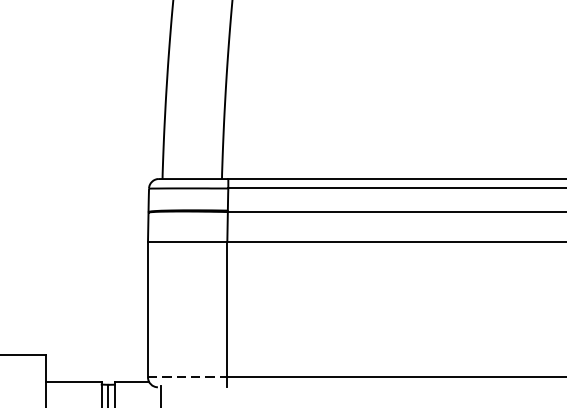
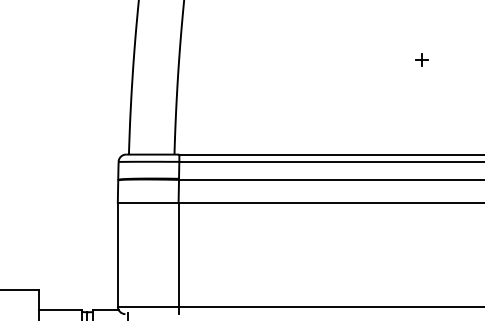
part: (544, 54) -> (421, 59), added
line: (188, 377) -> (148, 306), dashed -> solid

